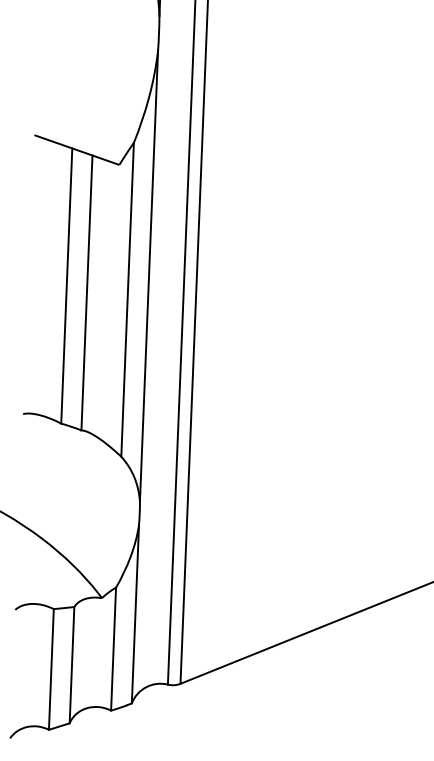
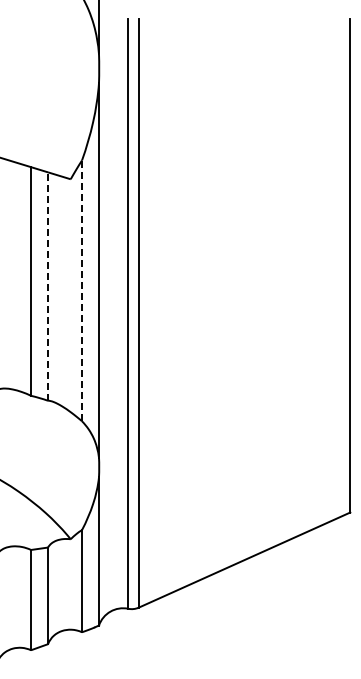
line: (87, 292) -> (48, 286), solid -> dashed
line: (128, 299) -> (82, 290), solid -> dashed

